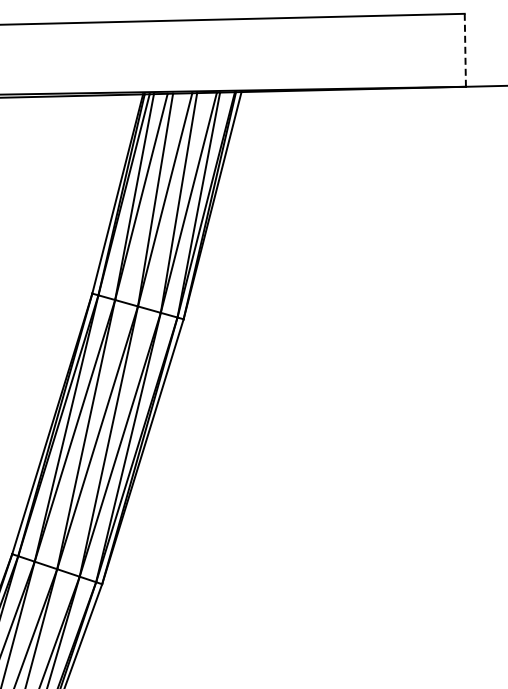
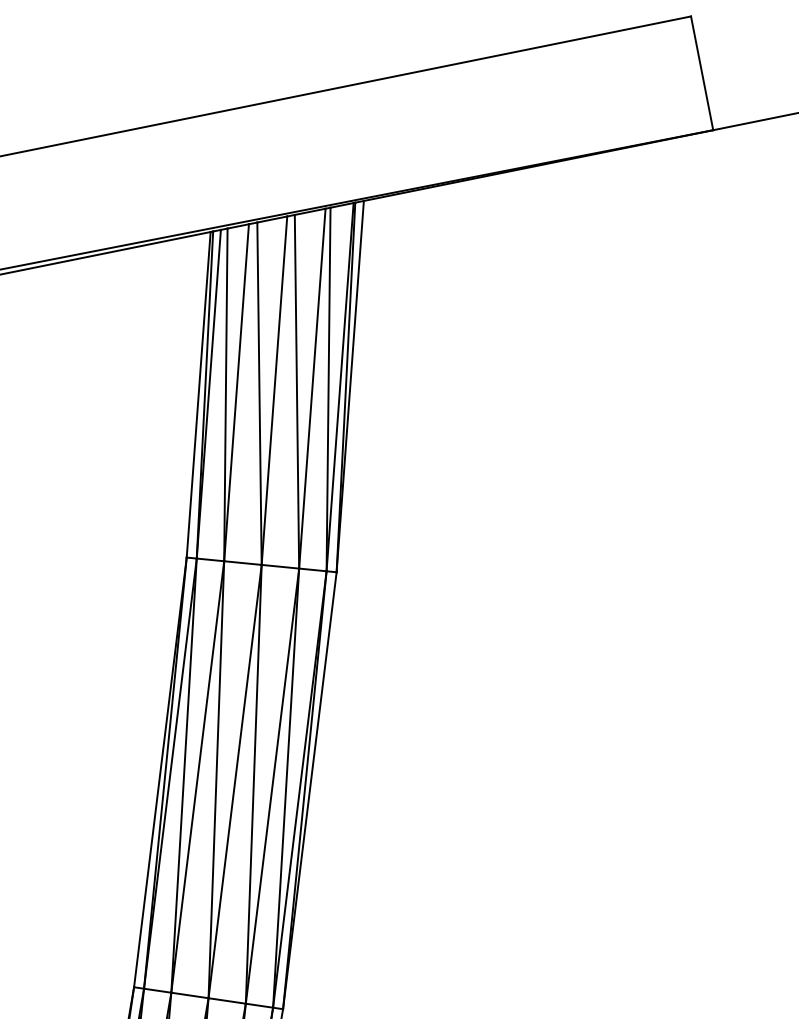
line: (465, 49) -> (702, 72), dashed -> solid

